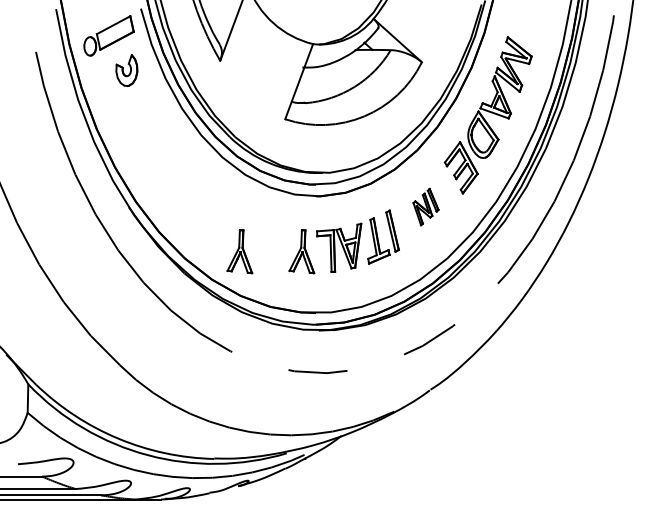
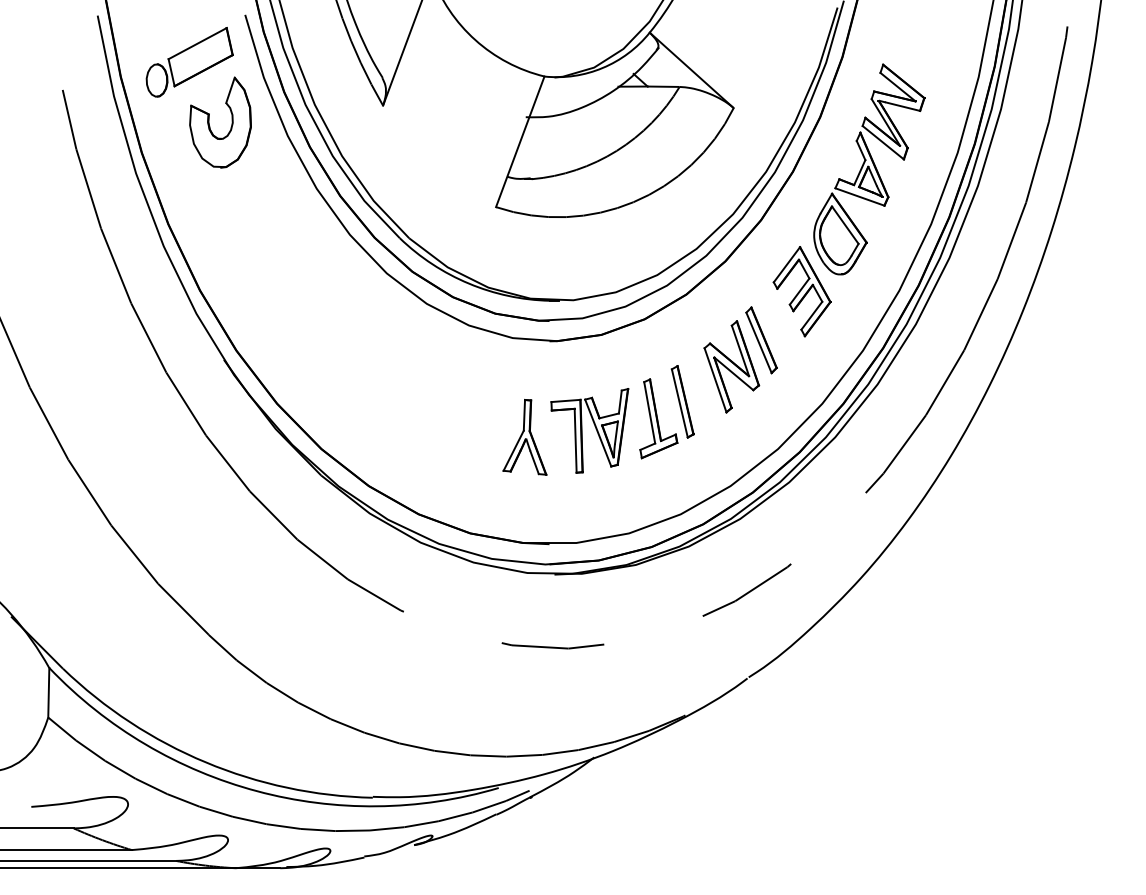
part: (126, 70) -> (220, 122), size x1.67
part: (425, 206) -> (739, 358), size x1.67
part: (239, 251) -> (416, 437), removed

